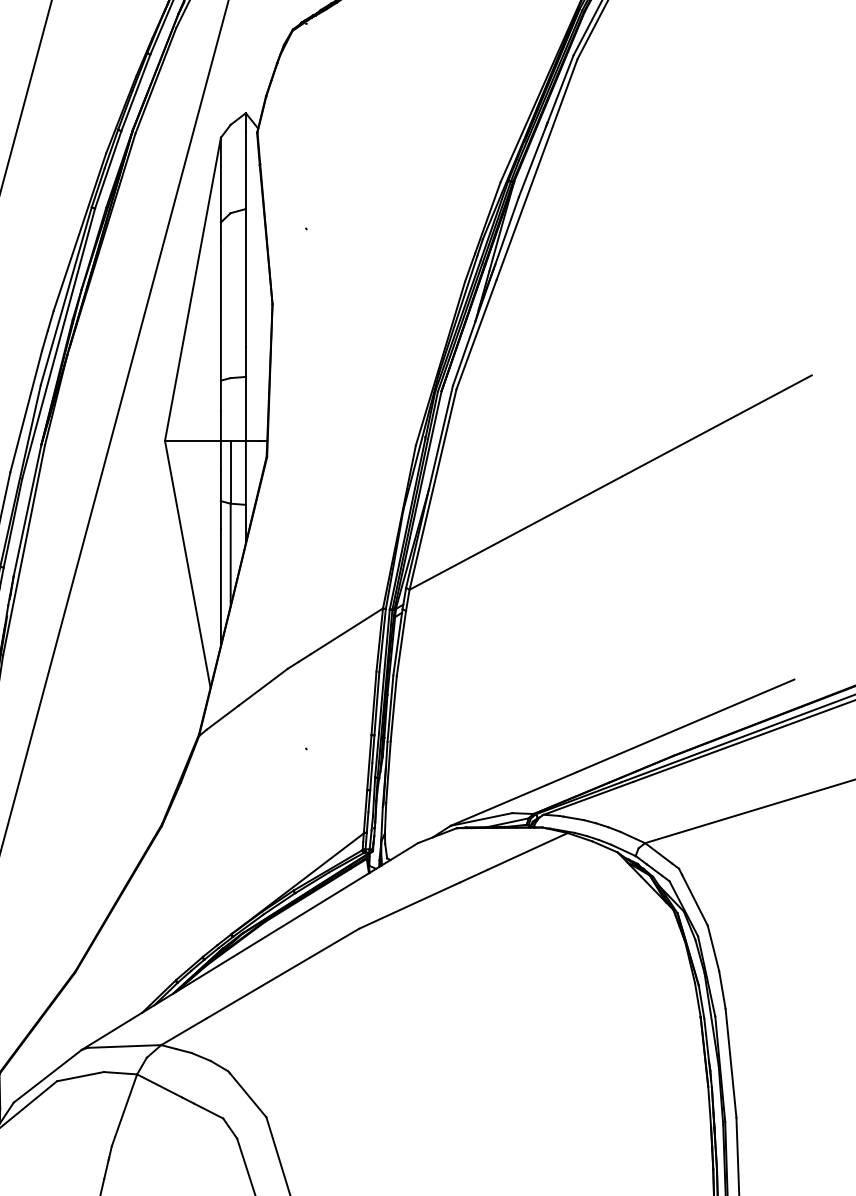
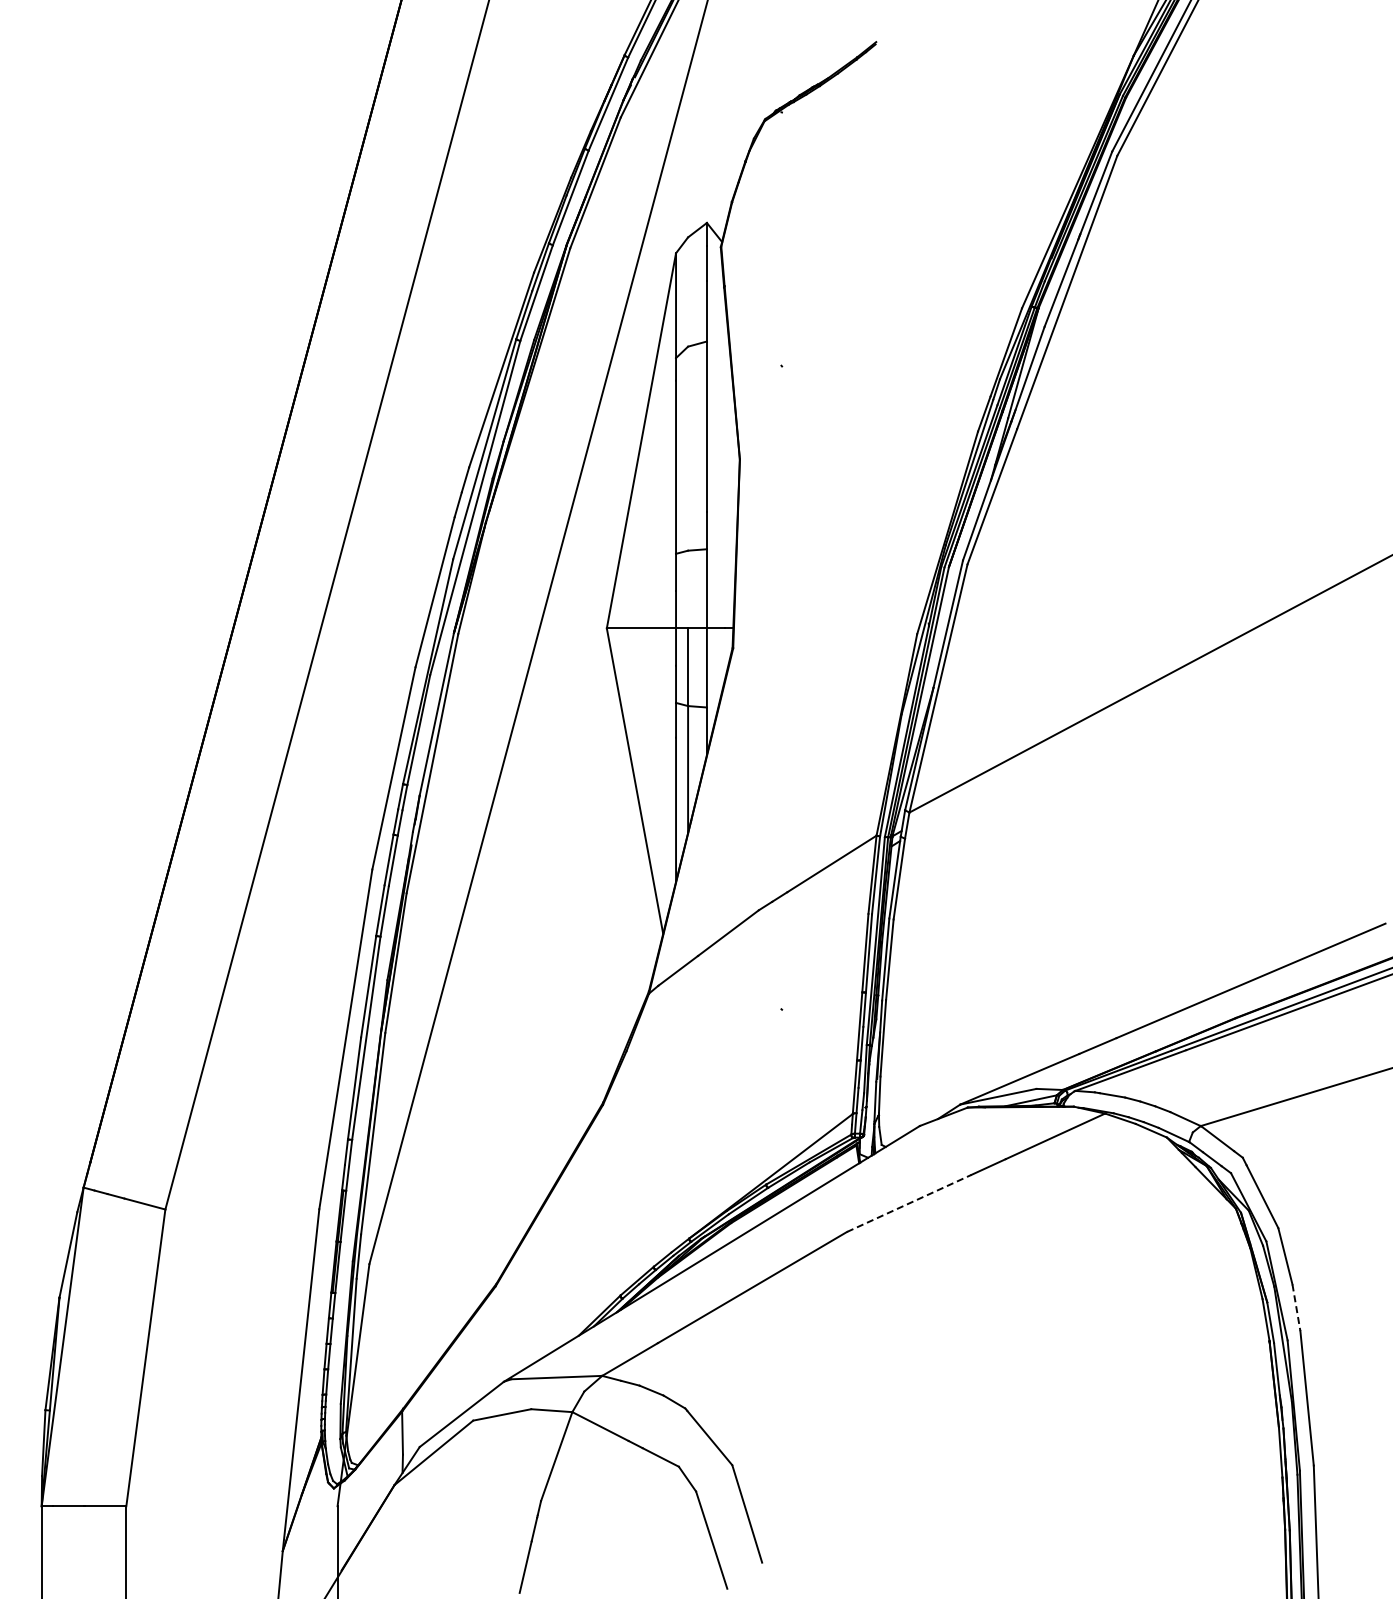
line: (409, 905) -> (909, 1203), solid -> dashed
line: (722, 989) -> (1296, 1307), solid -> dashed

